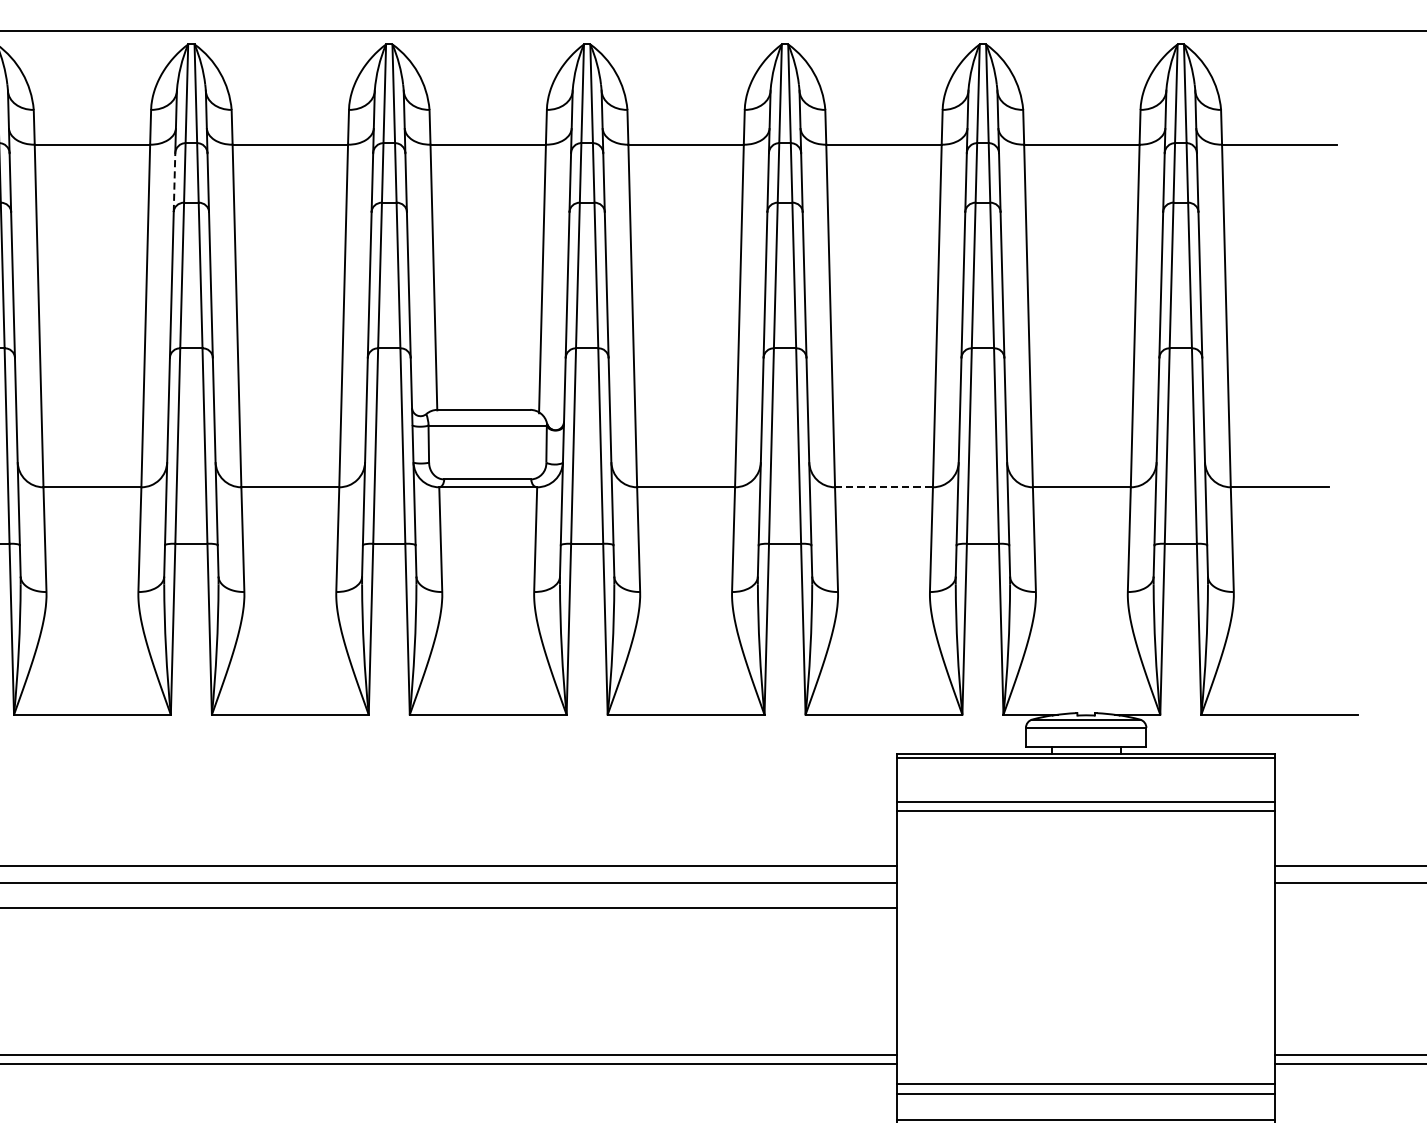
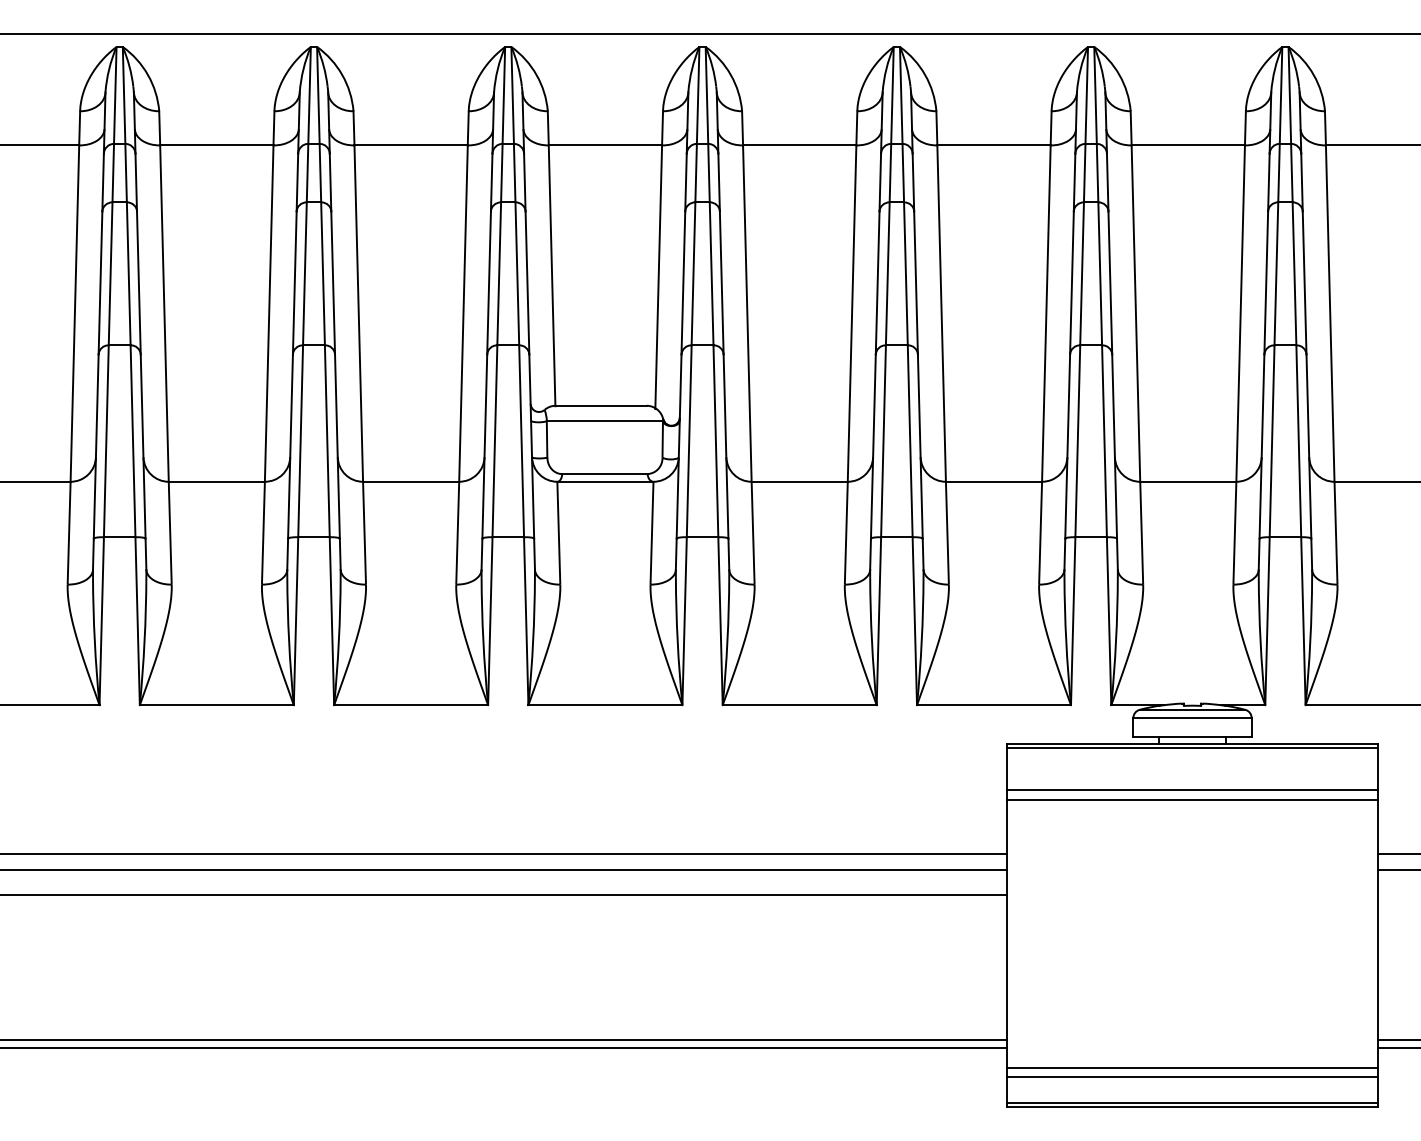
line: (174, 182) -> (297, 182), dashed -> solid
line: (884, 486) -> (994, 481), dashed -> solid

